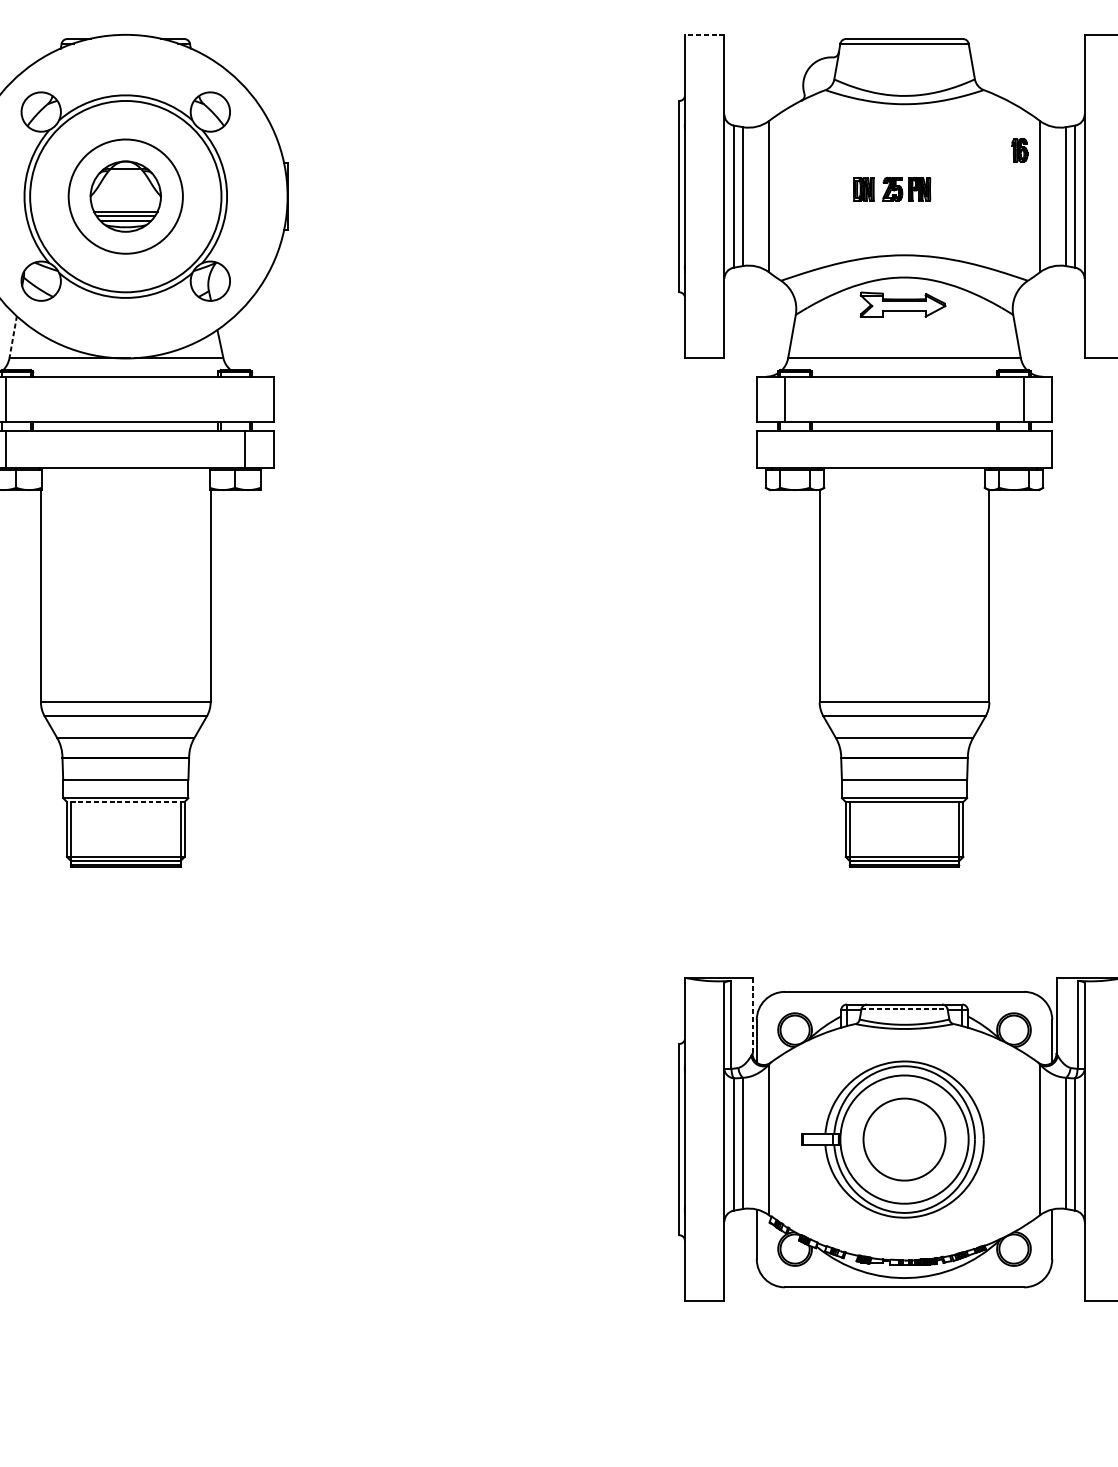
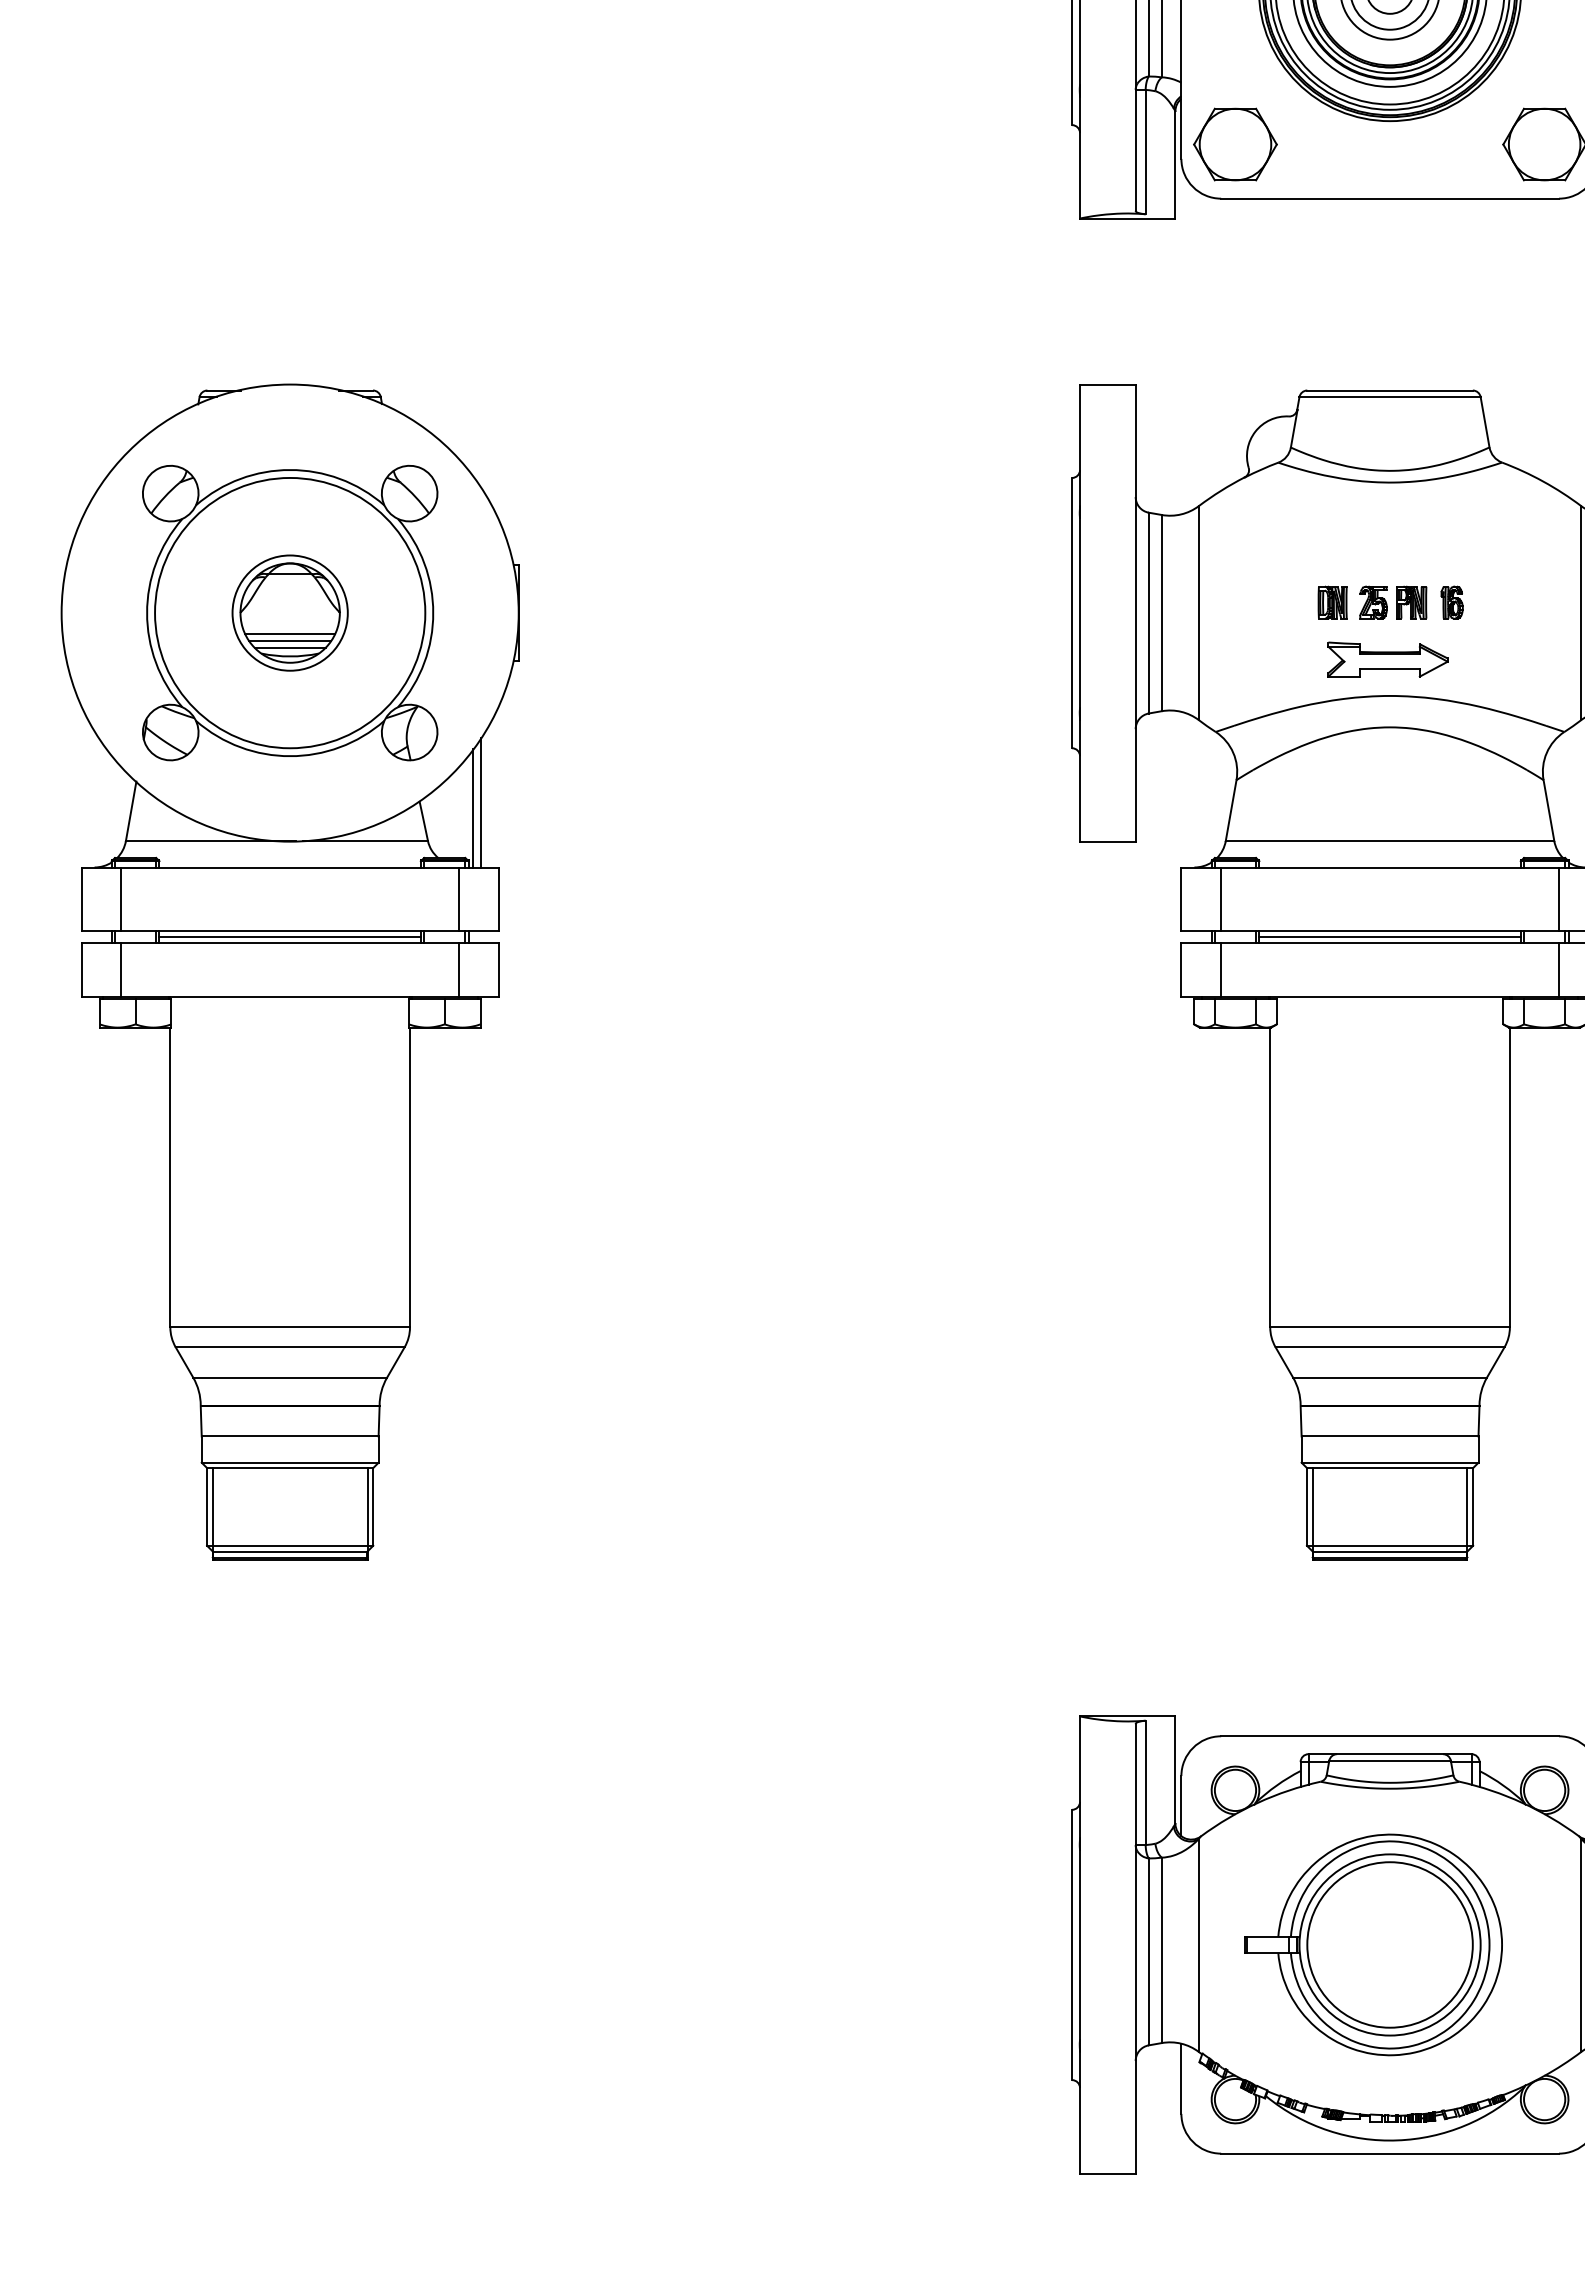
line: (704, 34) -> (1107, 384), dashed -> solid
part: (1019, 150) -> (1451, 602), moved
circle: (125, 196) -> (289, 612), size x0.71
part: (902, 304) -> (1387, 659), moved
line: (260, 330) -> (480, 802), added
line: (255, 334) -> (473, 808), added
line: (13, 337) -> (131, 811), dashed -> solid
line: (245, 399) -> (459, 899), added
line: (125, 426) -> (289, 937), added
line: (904, 426) -> (1389, 937), added
line: (785, 449) -> (1221, 970), added
line: (1023, 449) -> (1558, 970), added
line: (125, 802) -> (289, 1468), dashed -> solid
line: (904, 1009) -> (1390, 1760), dashed -> solid
line: (752, 1016) -> (1175, 1770), dashed -> solid
circle: (904, 1139) -> (1389, 1944), size x1.43

